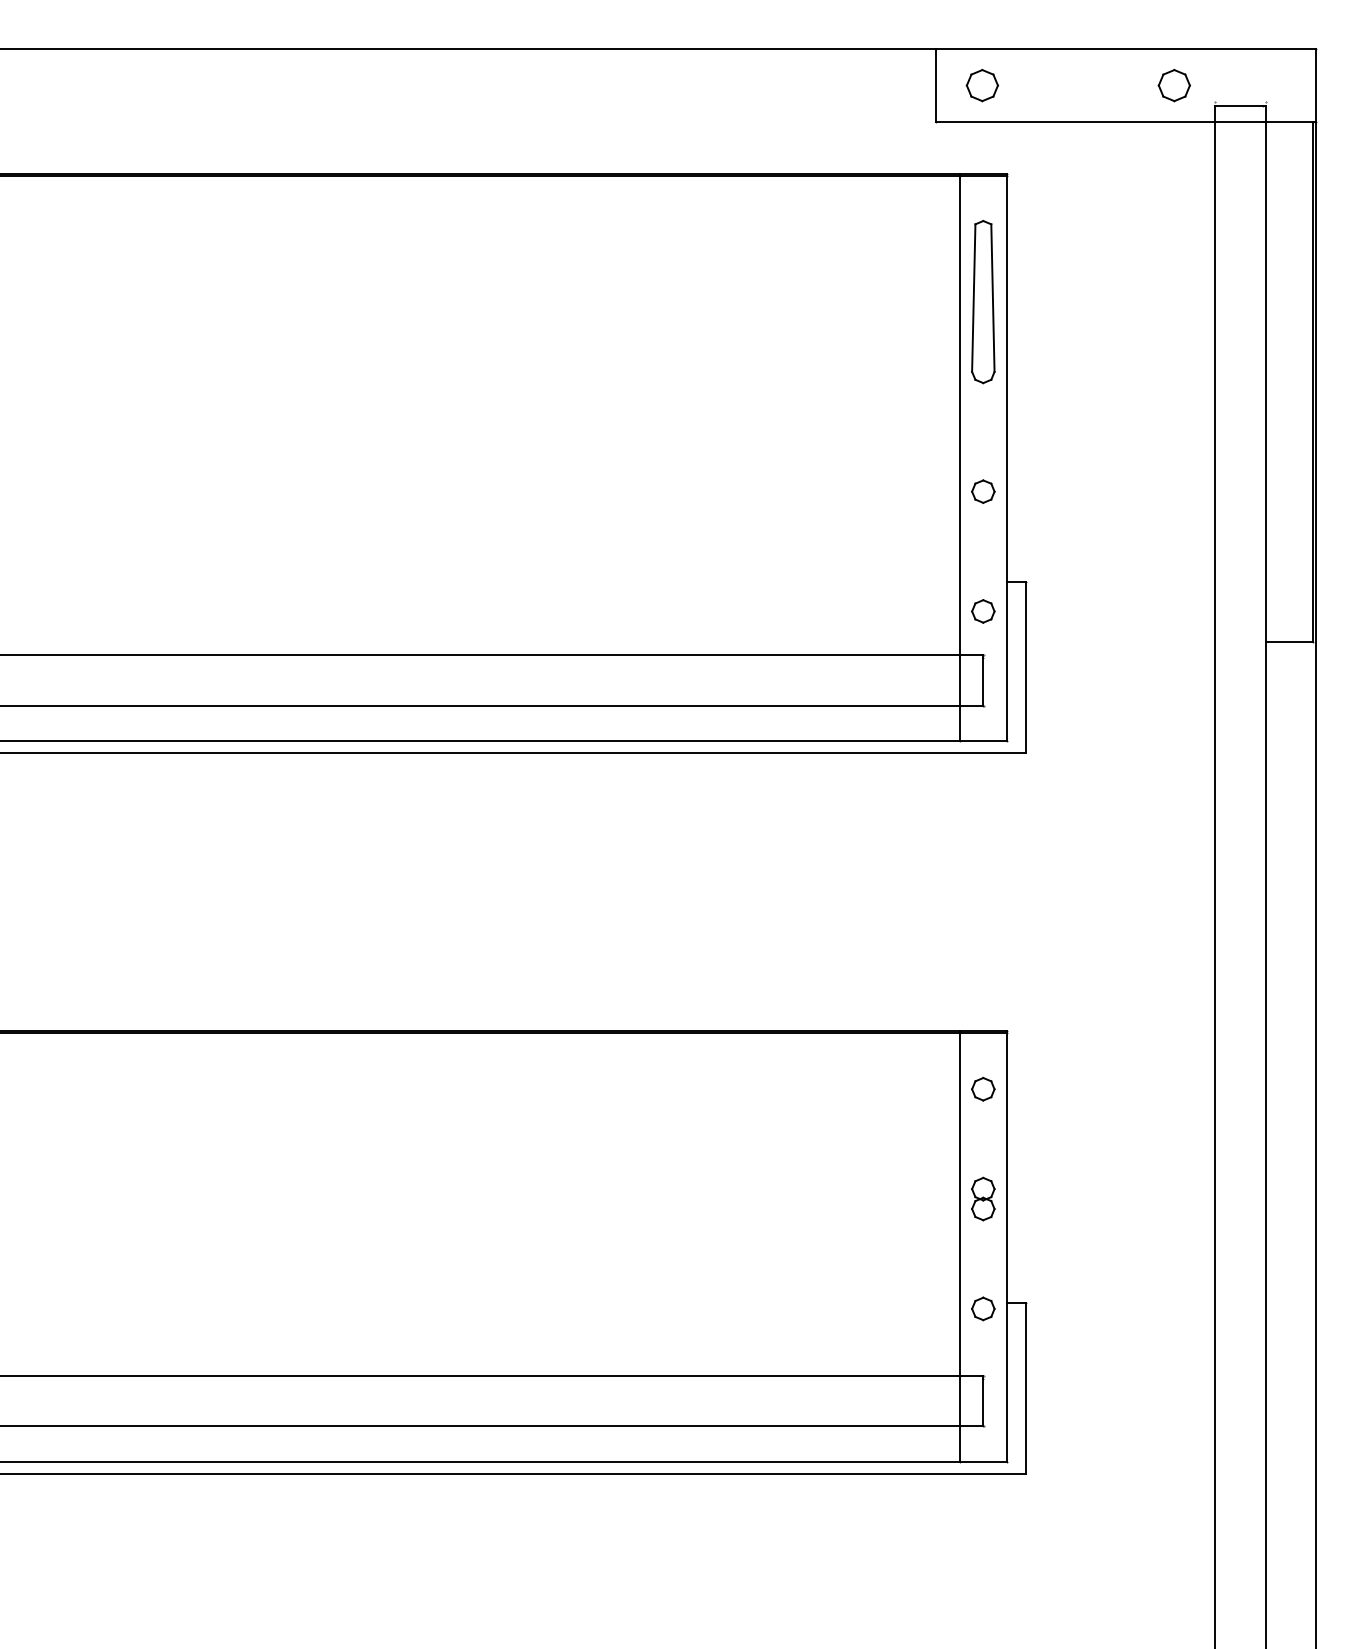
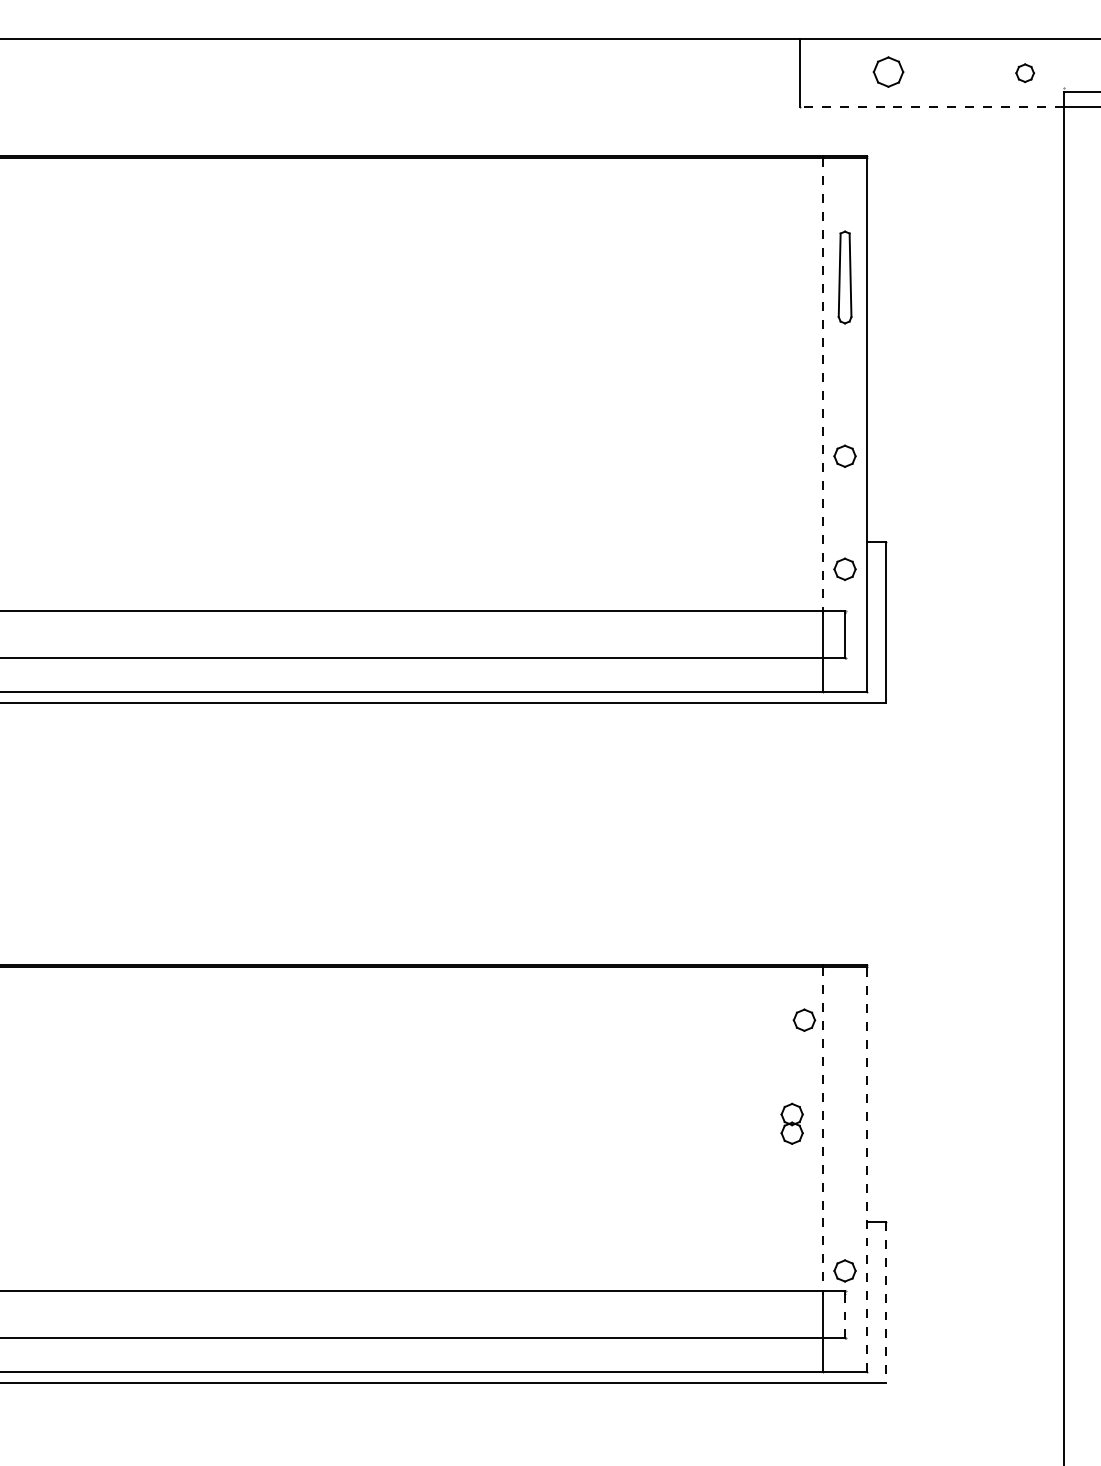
part: (982, 85) -> (888, 72), moved
part: (1173, 85) -> (1024, 72), size x0.6
line: (1075, 121) -> (932, 106), solid -> dashed
part: (983, 302) -> (845, 277), size x0.6
line: (959, 415) -> (822, 384), solid -> dashed
part: (983, 1088) -> (804, 1019), moved
part: (983, 1198) -> (792, 1123), moved
line: (959, 1205) -> (822, 1129), solid -> dashed
line: (1007, 1247) -> (867, 1169), solid -> dashed
part: (983, 1308) -> (845, 1270), moved
line: (1026, 1388) -> (885, 1302), solid -> dashed
line: (983, 1402) -> (845, 1315), solid -> dashed

